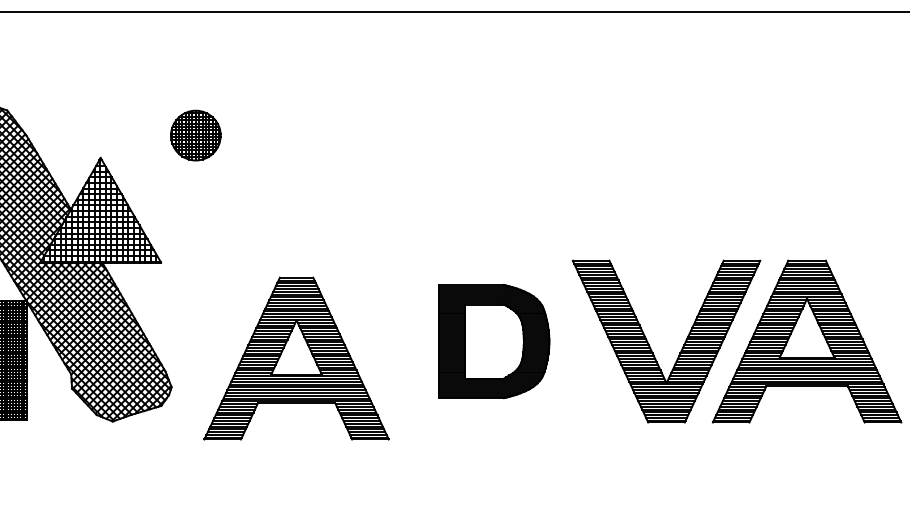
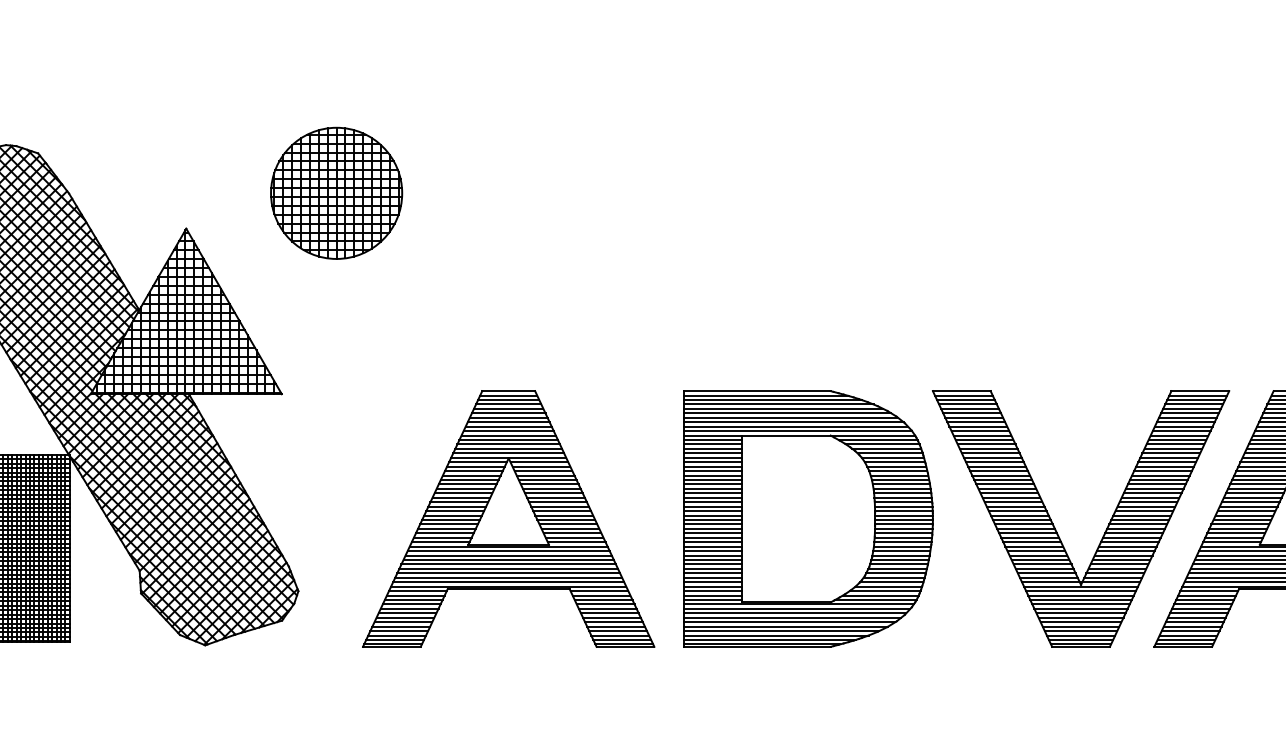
part: (195, 135) -> (336, 193), size x1.67
part: (494, 341) -> (808, 518), size x1.43
part: (296, 358) -> (508, 518), moved

